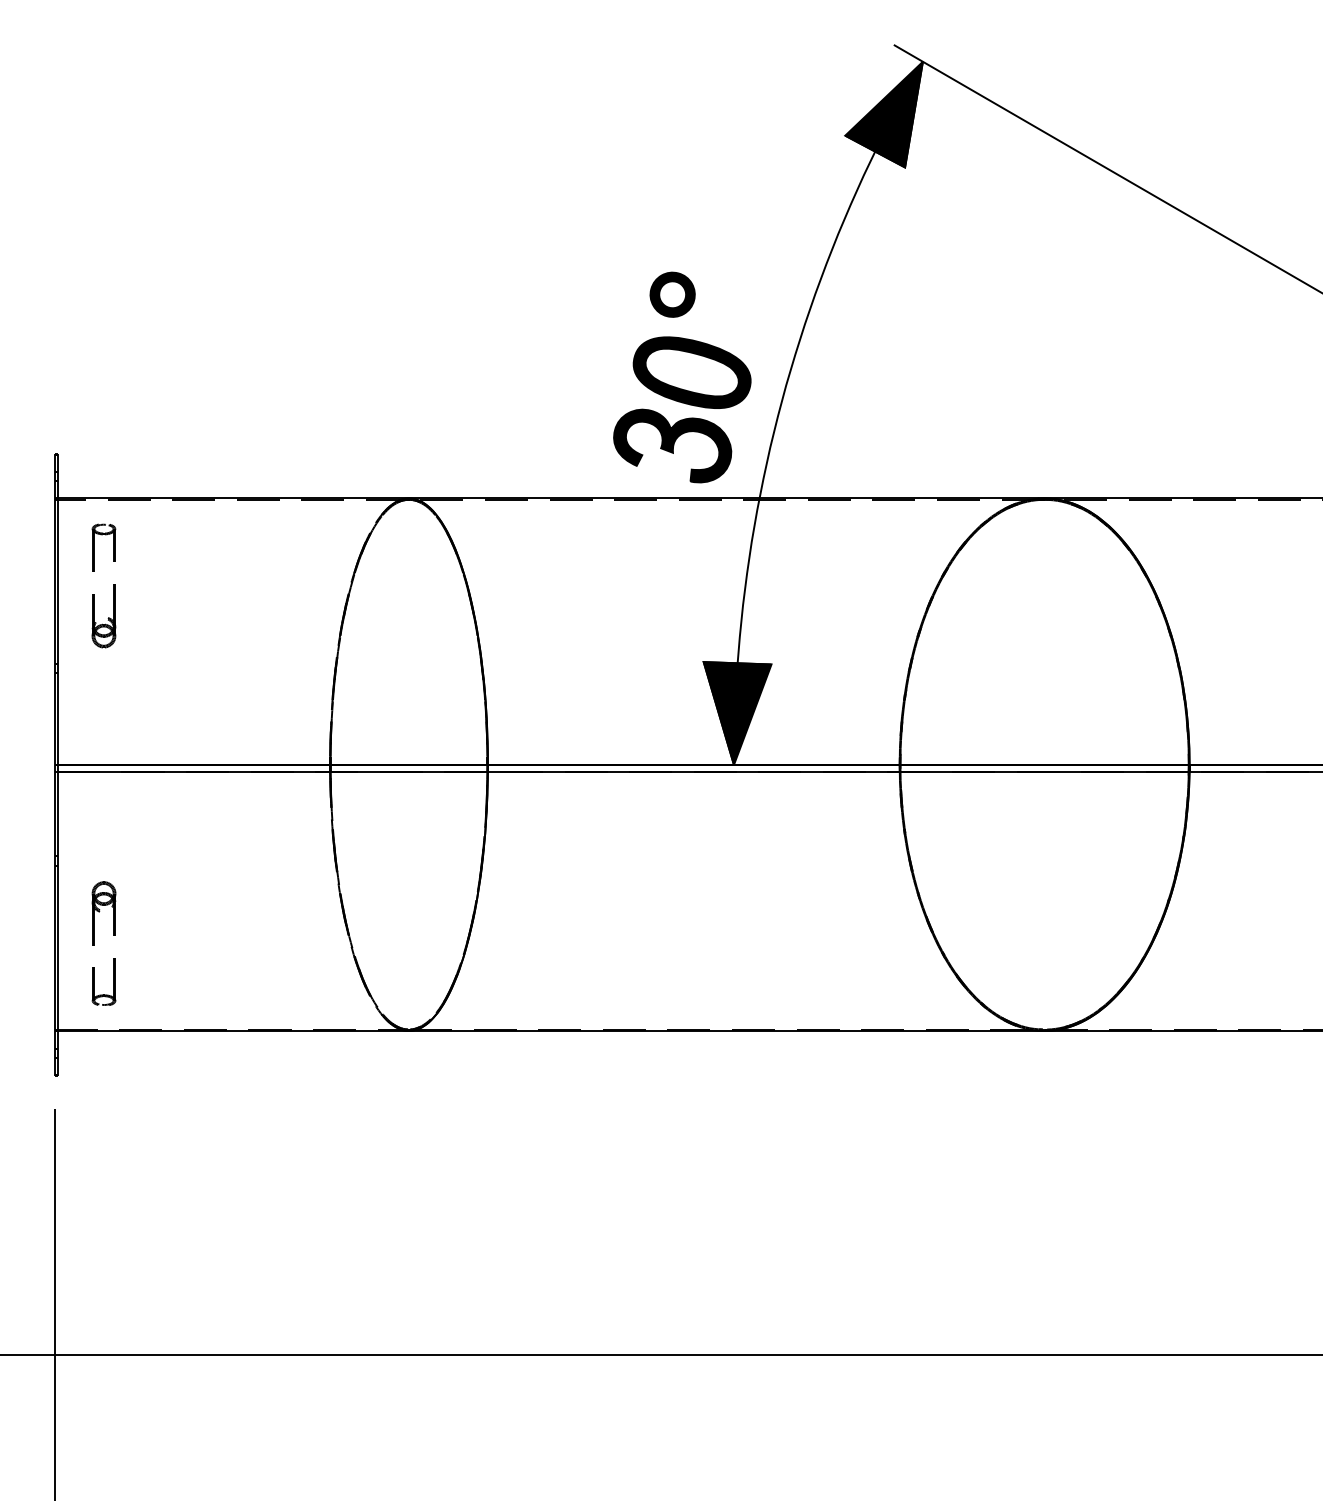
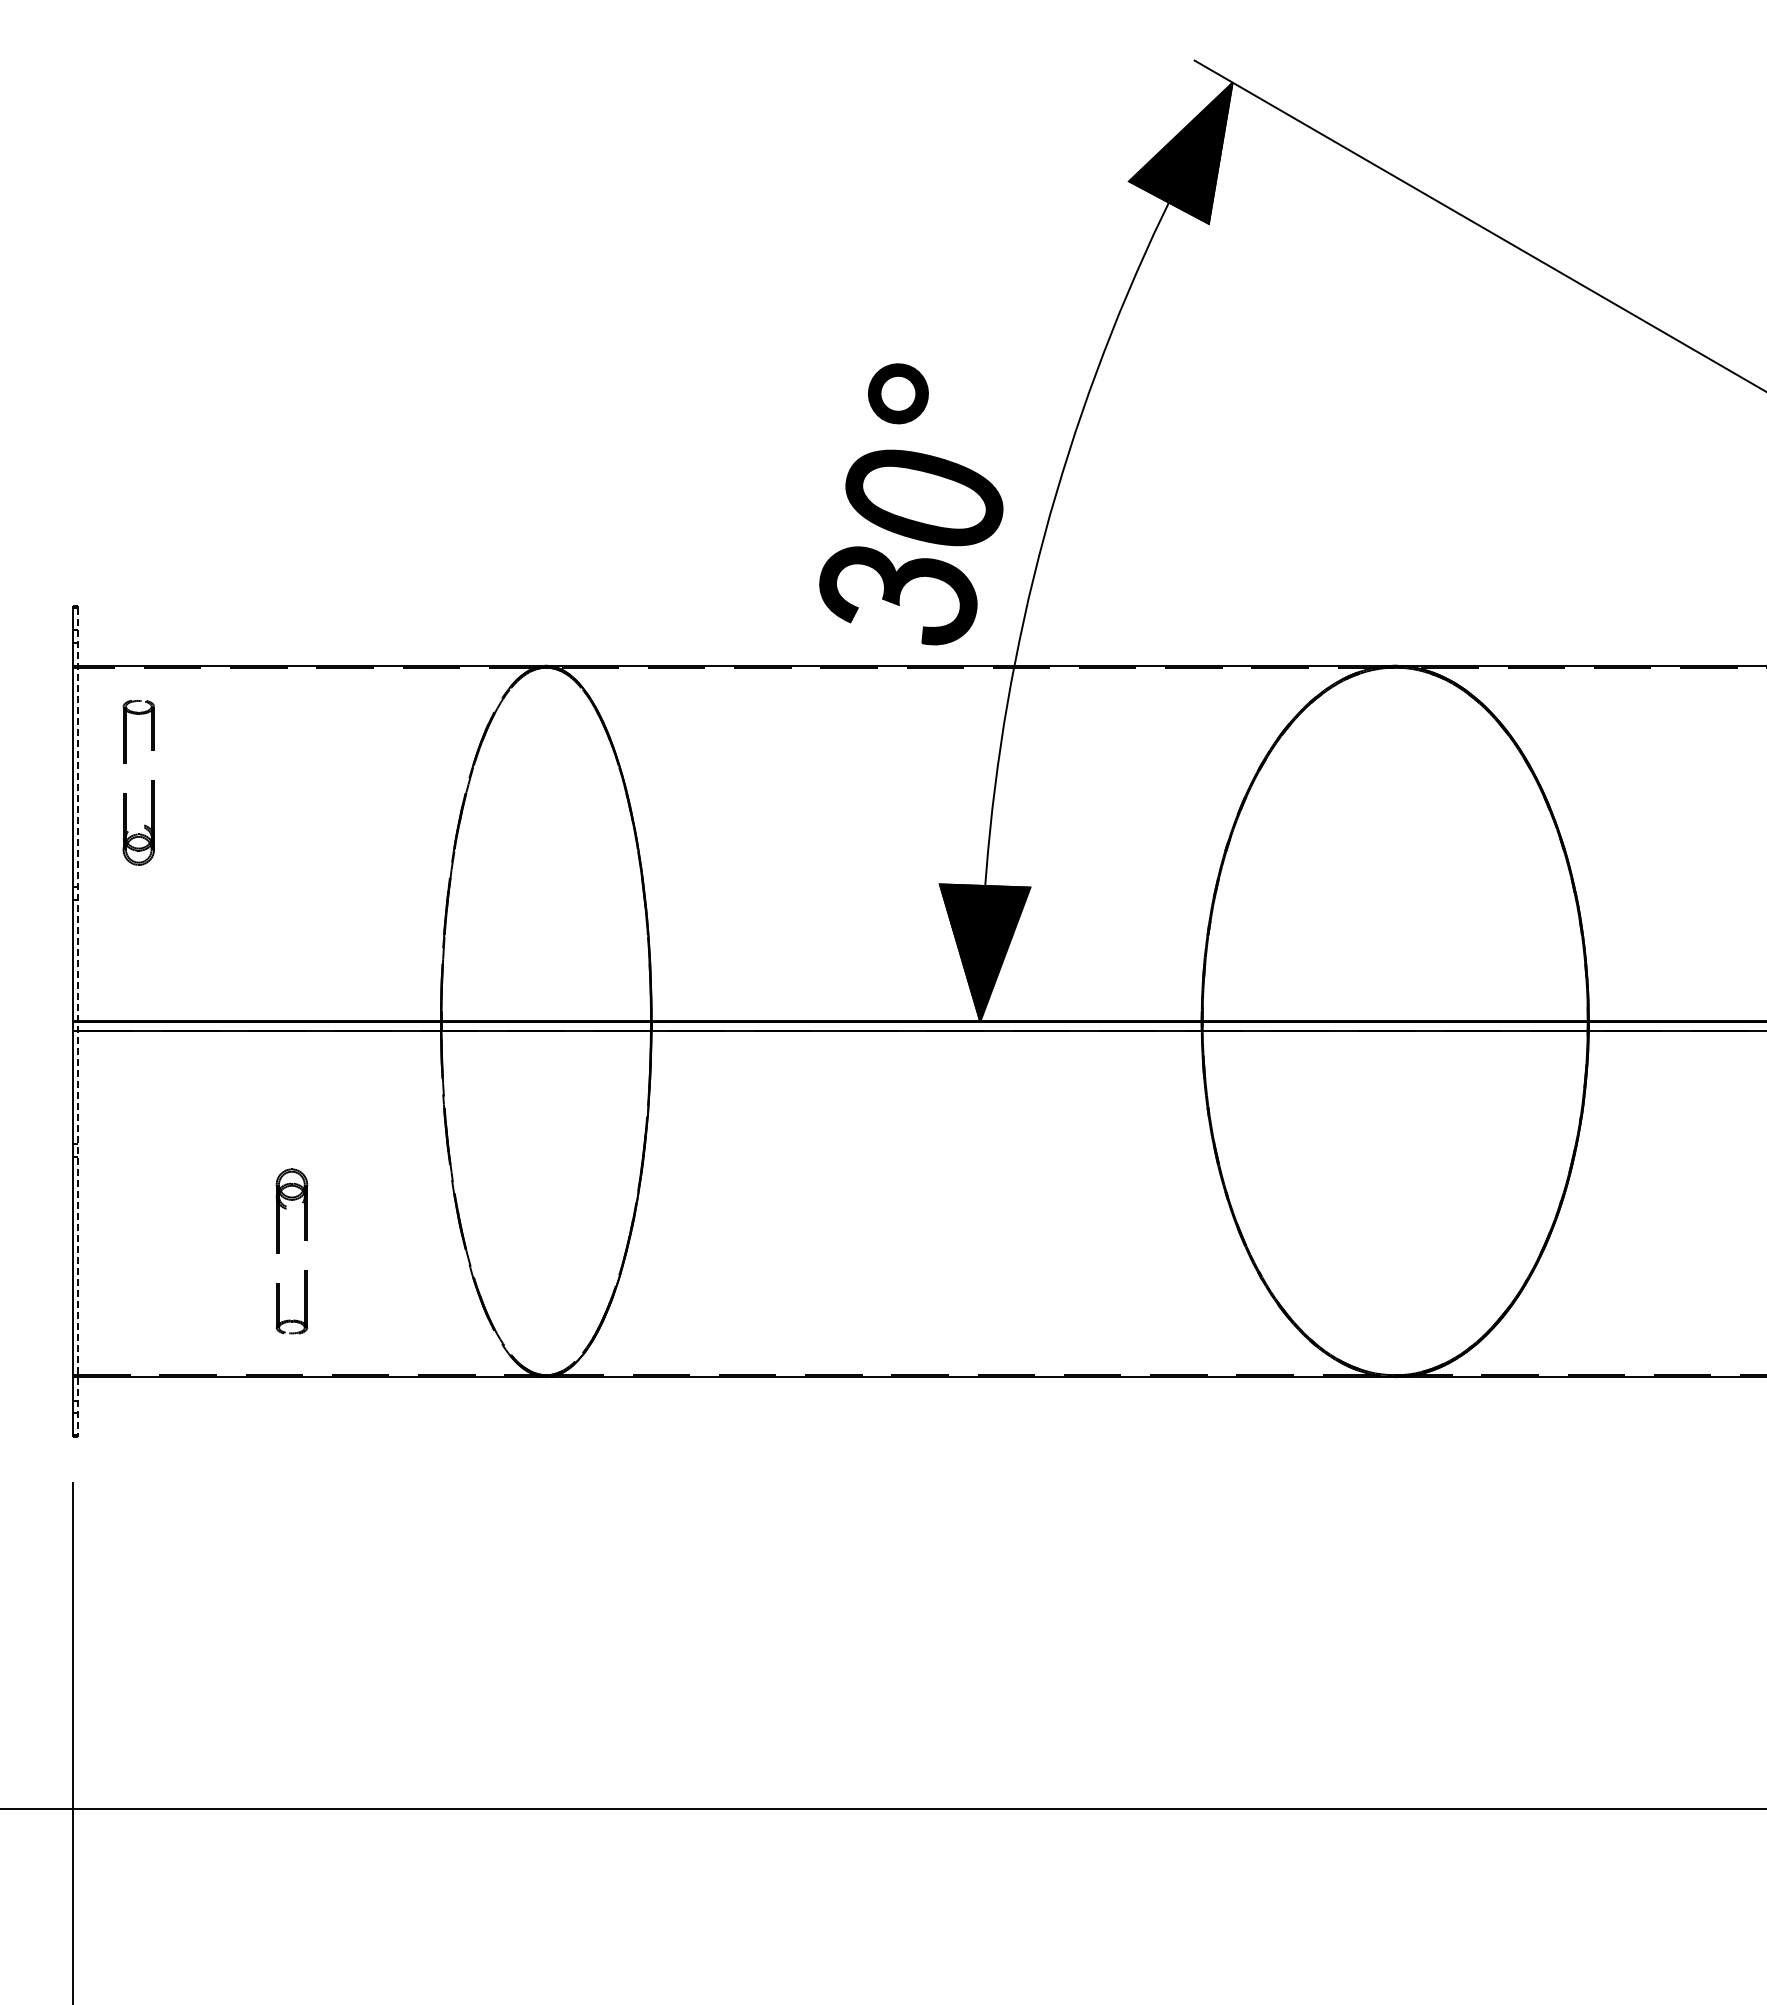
line: (58, 764) -> (77, 1021), solid -> dashed
part: (94, 943) -> (279, 1251), moved

